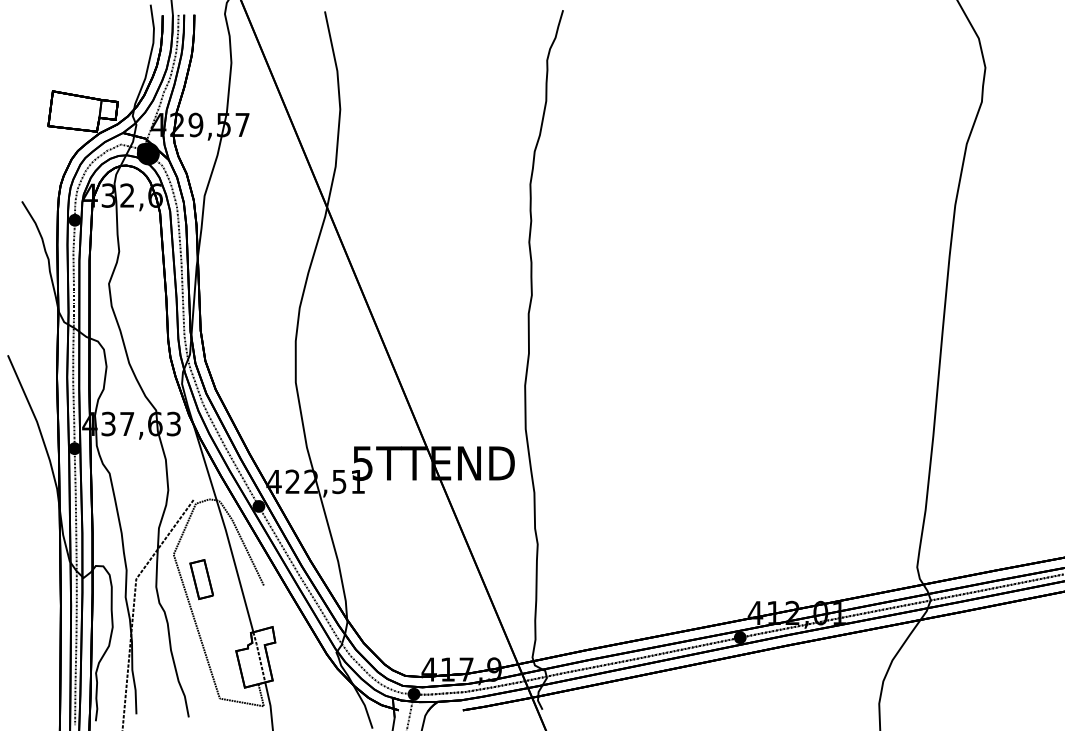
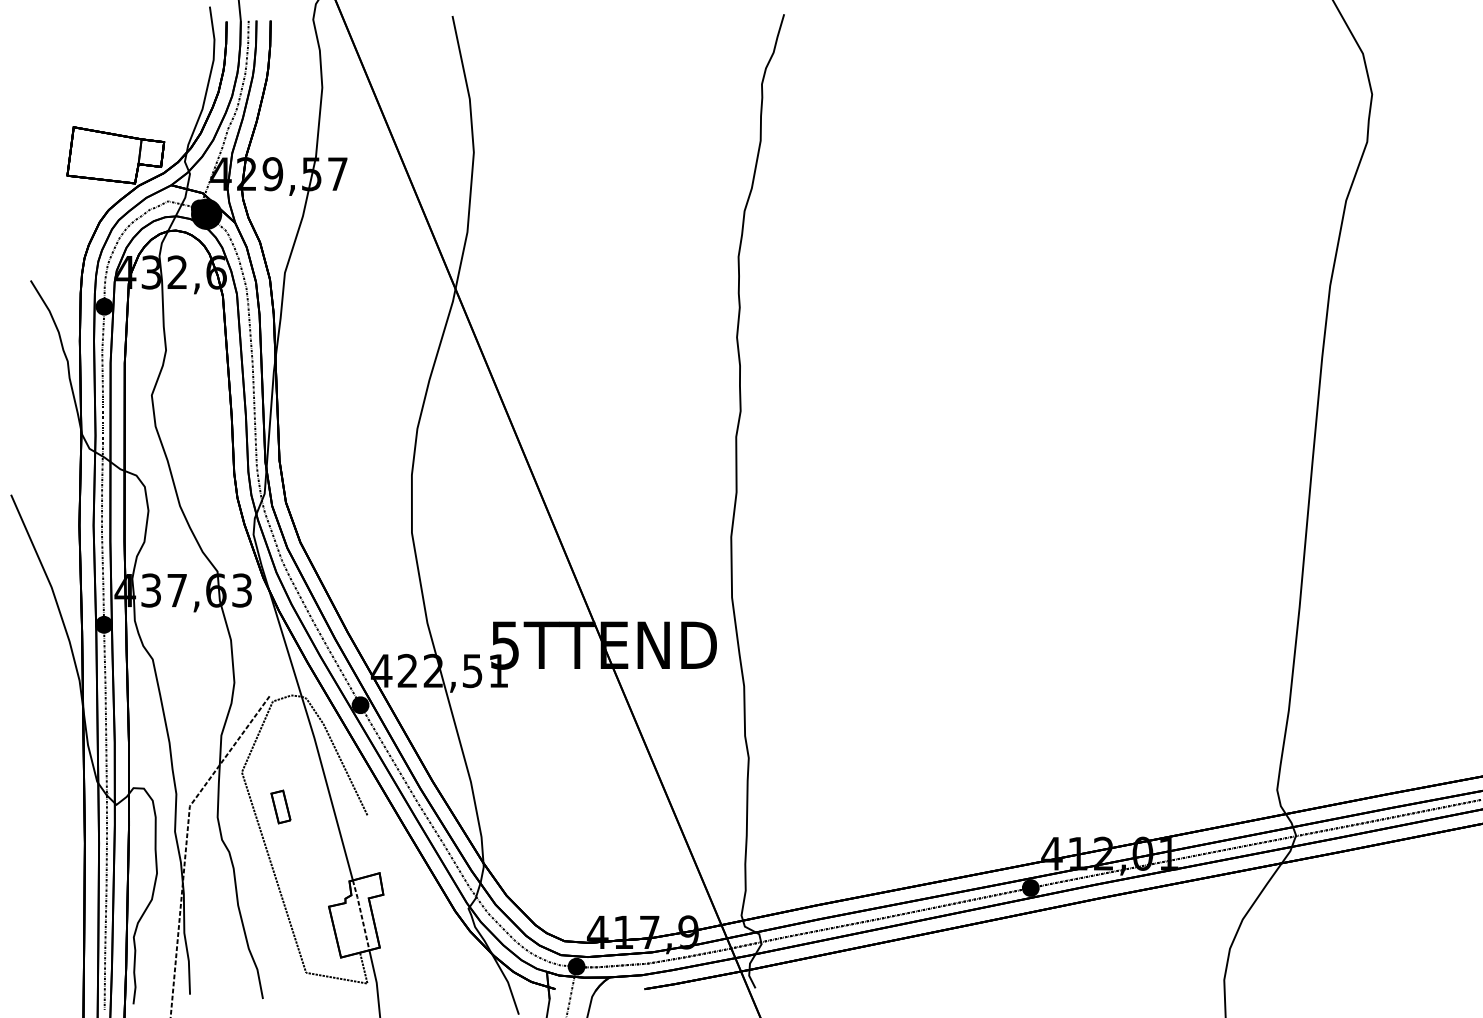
part: (201, 579) -> (280, 806), size x0.6

